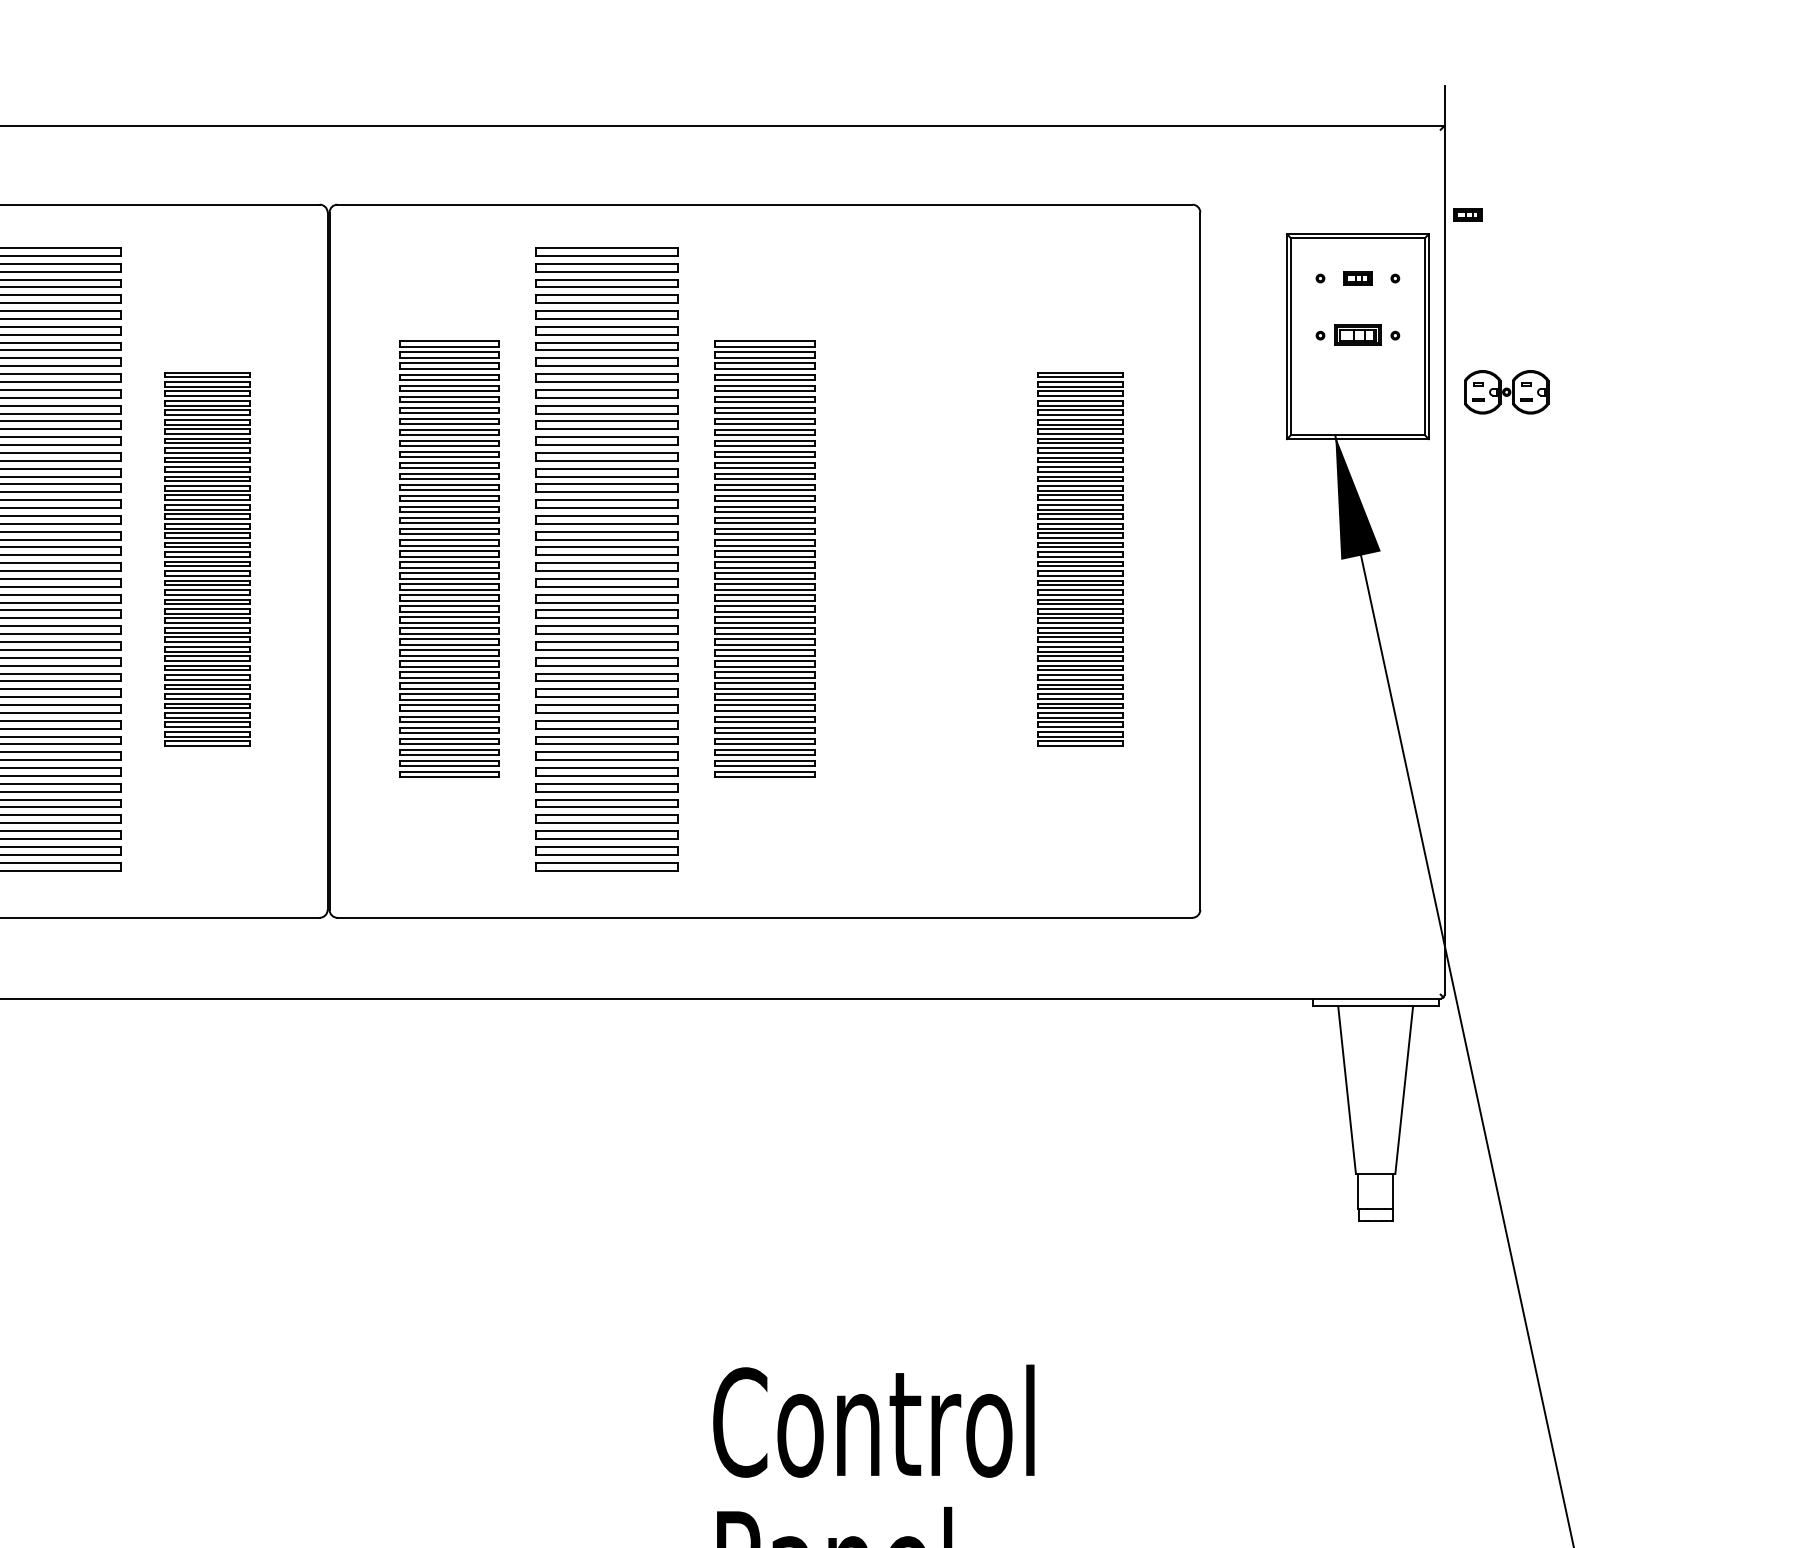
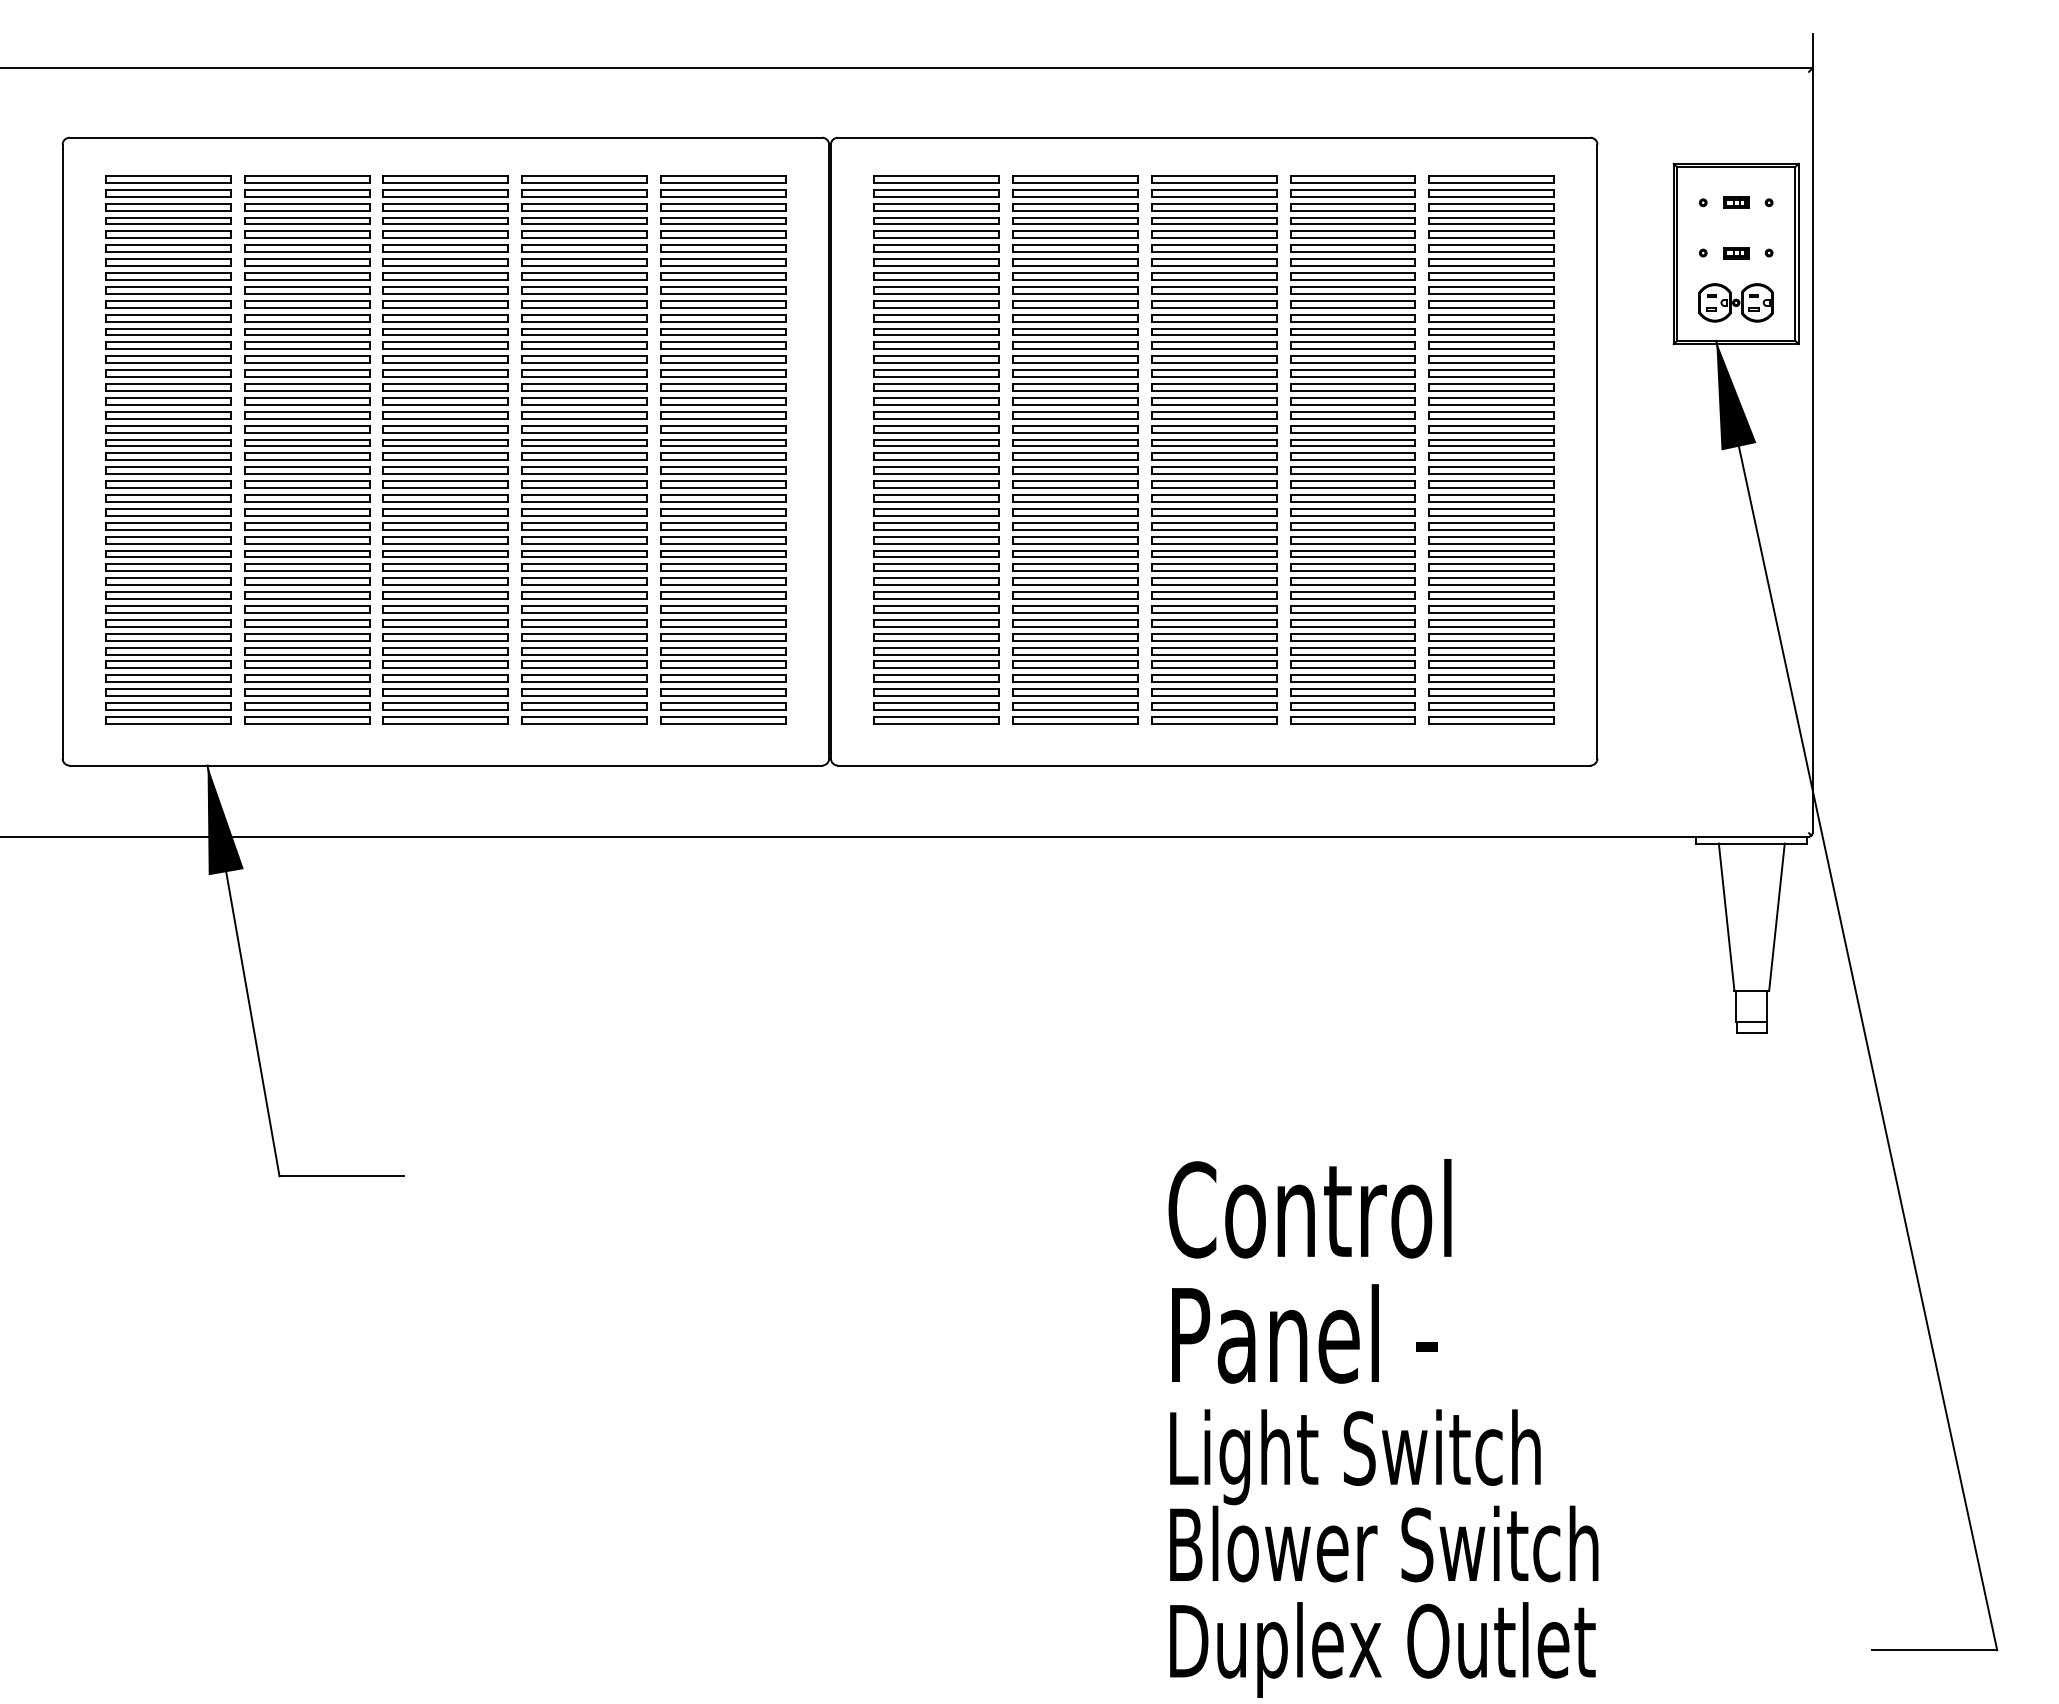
part: (1468, 214) -> (1833, 146), removed
part: (1358, 336) -> (1736, 253), size x0.62
part: (1505, 391) -> (1735, 302), moved
part: (207, 558) -> (723, 449), size x1.67
part: (449, 558) -> (936, 449), size x1.43
part: (765, 558) -> (1214, 449), size x1.43
part: (922, 558) -> (1352, 449), added
part: (1079, 558) -> (1491, 449), size x1.67

